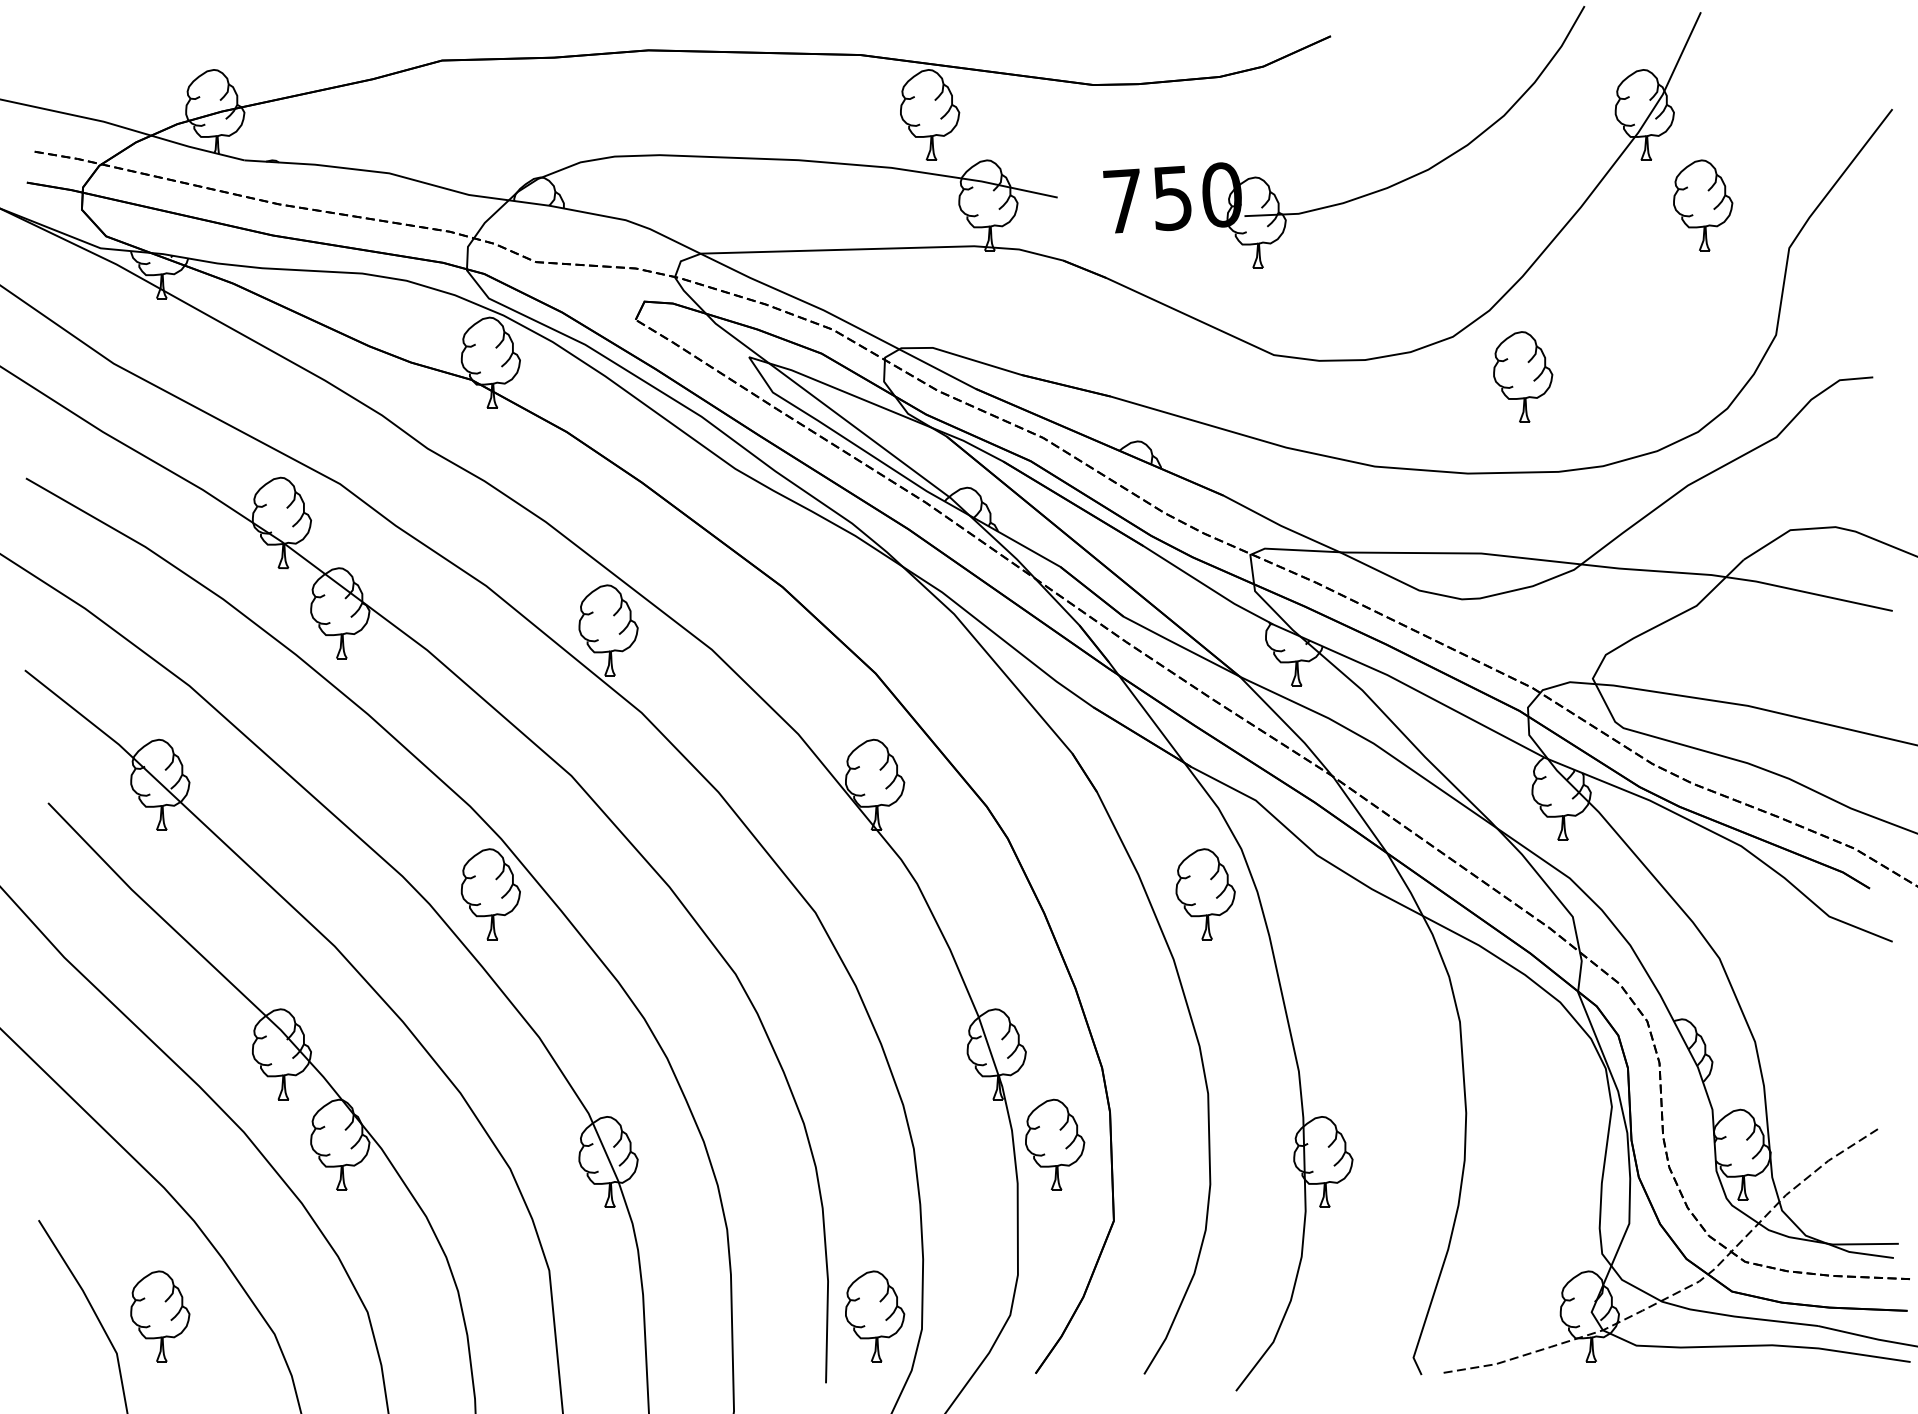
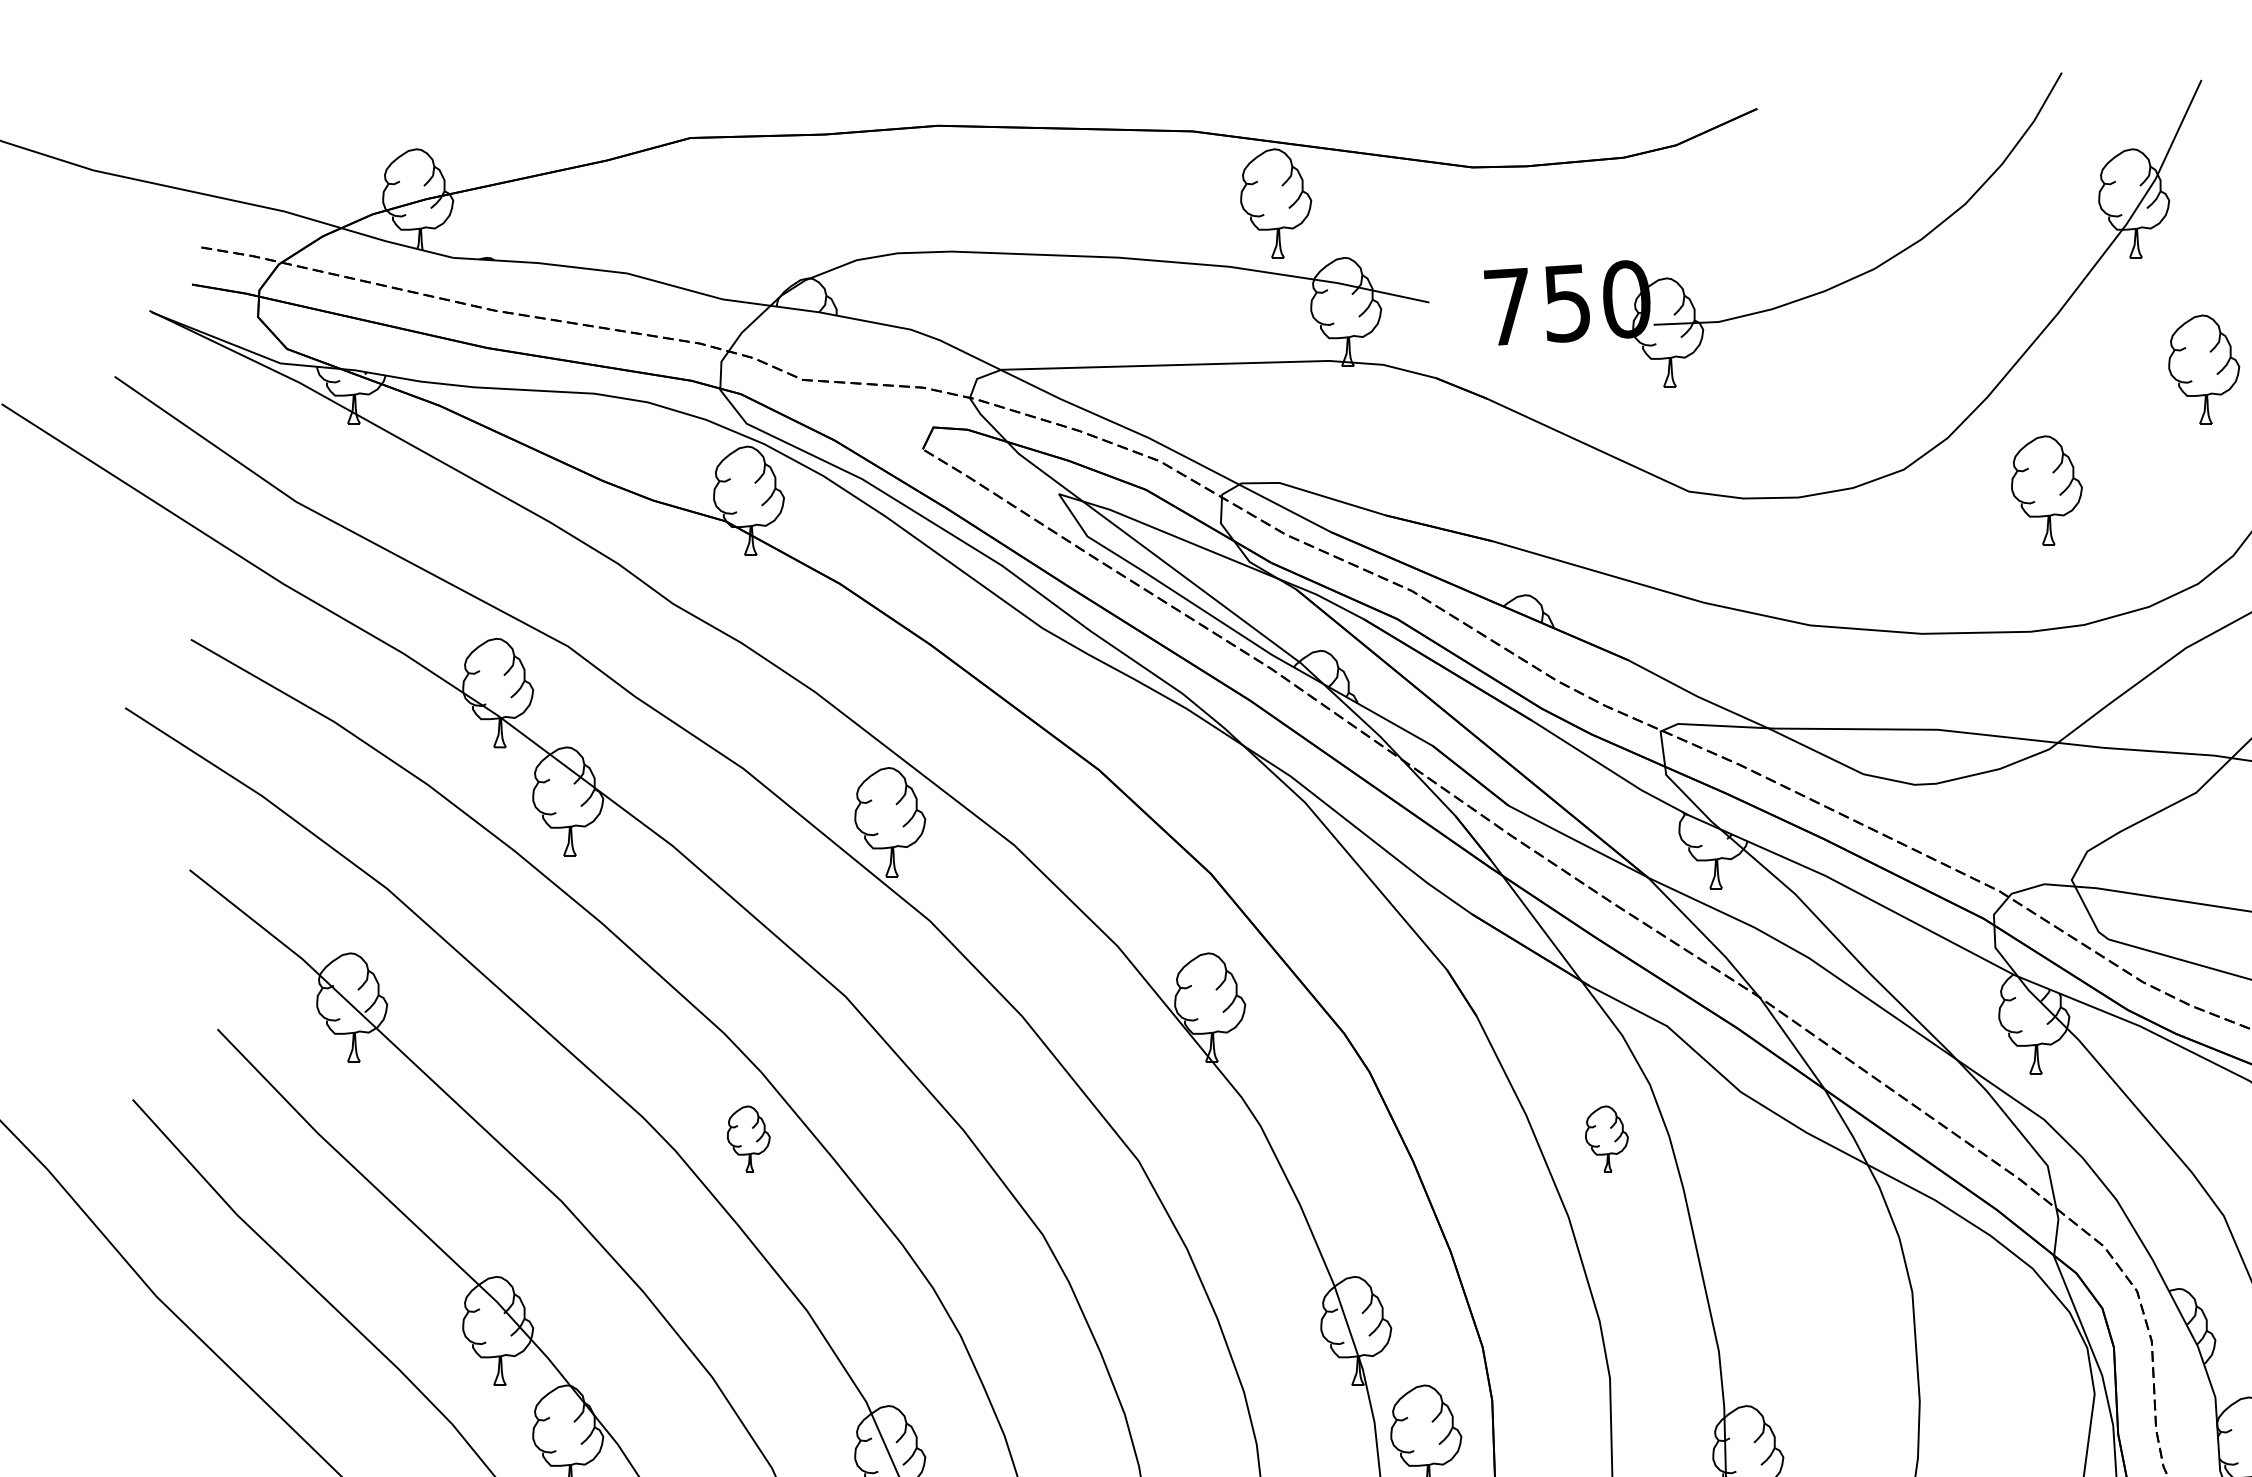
part: (1703, 205) -> (2204, 369), moved
part: (1523, 376) -> (2047, 489), moved
part: (490, 894) -> (748, 1139), size x0.6
part: (1205, 894) -> (1606, 1139), size x0.6

